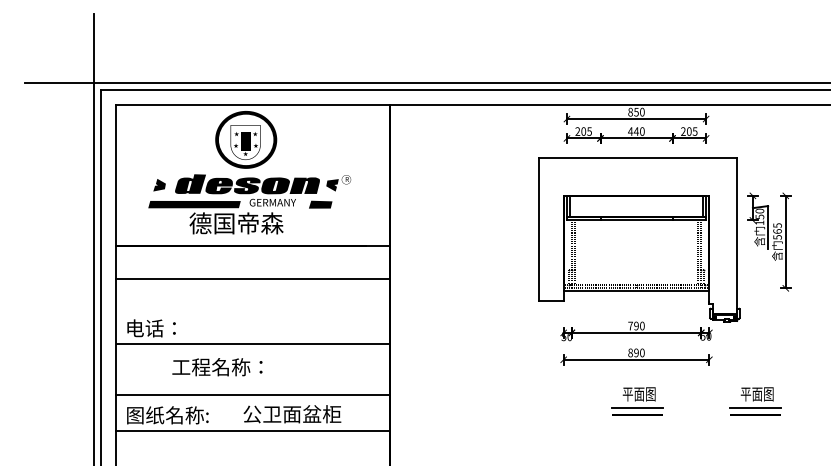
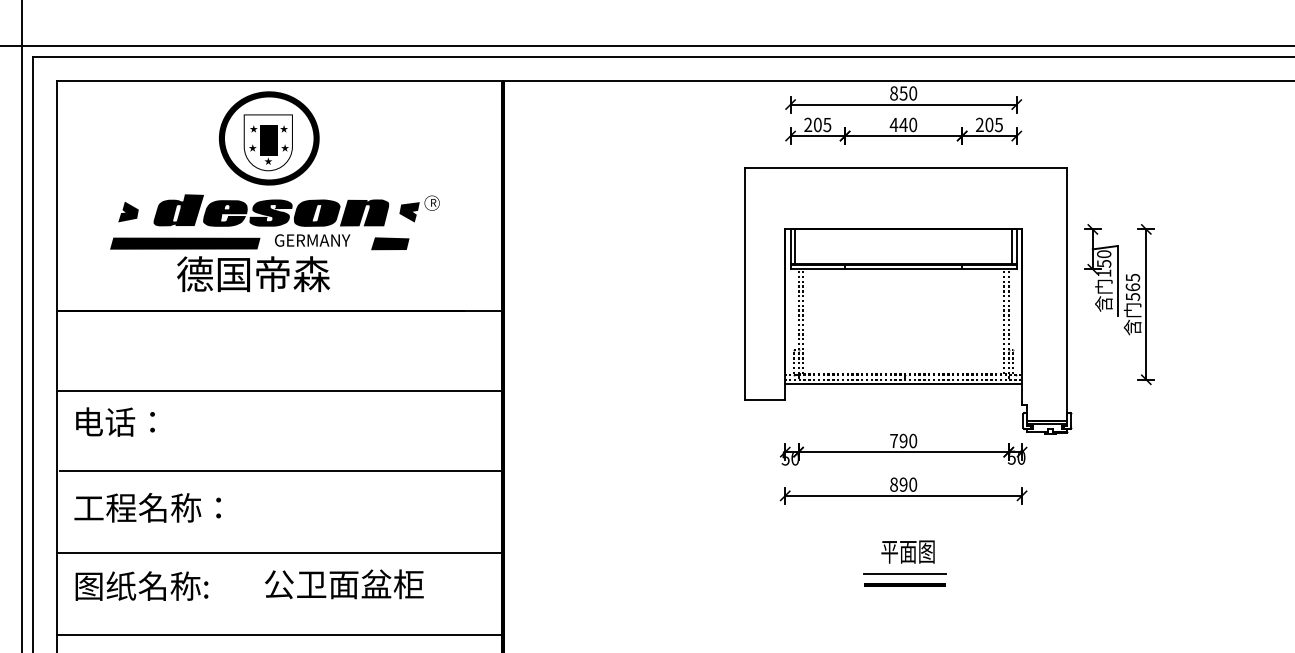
line: (252, 279) -> (279, 391), moved
text: (151, 328) -> (115, 422), moved
text: (217, 367) -> (147, 508), moved
part: (755, 401) -> (1097, 563), removed
line: (252, 431) -> (279, 635), moved

